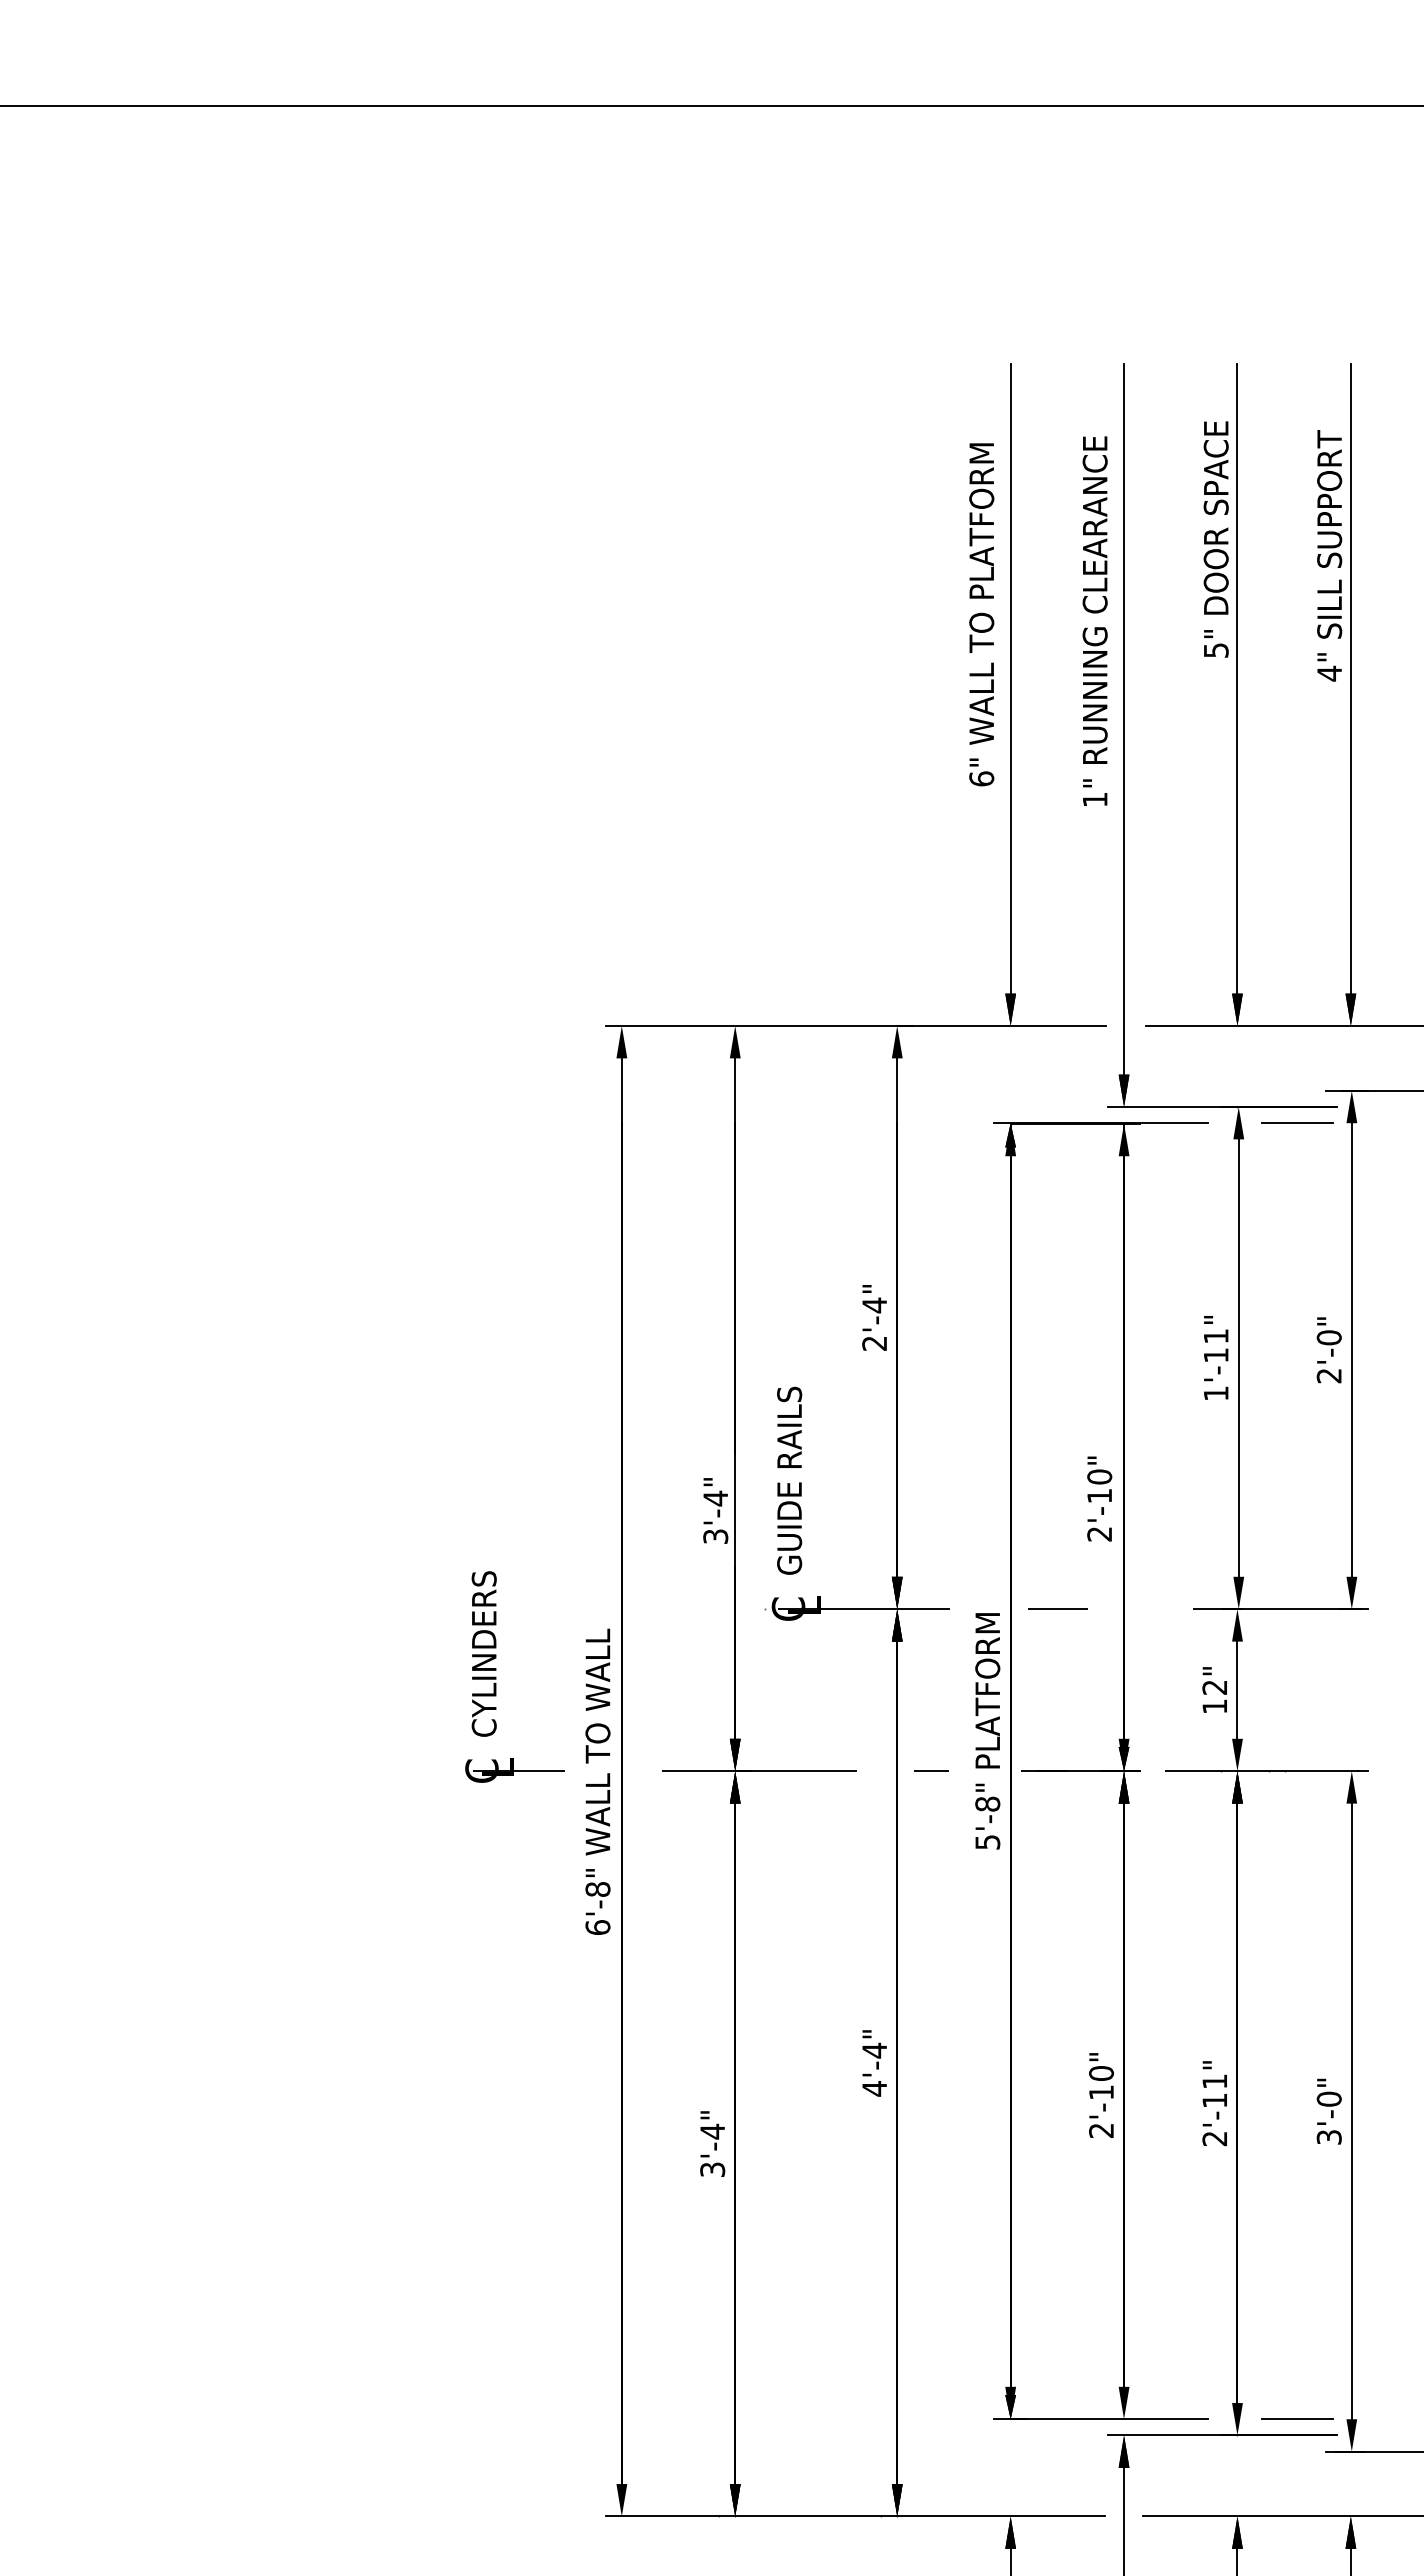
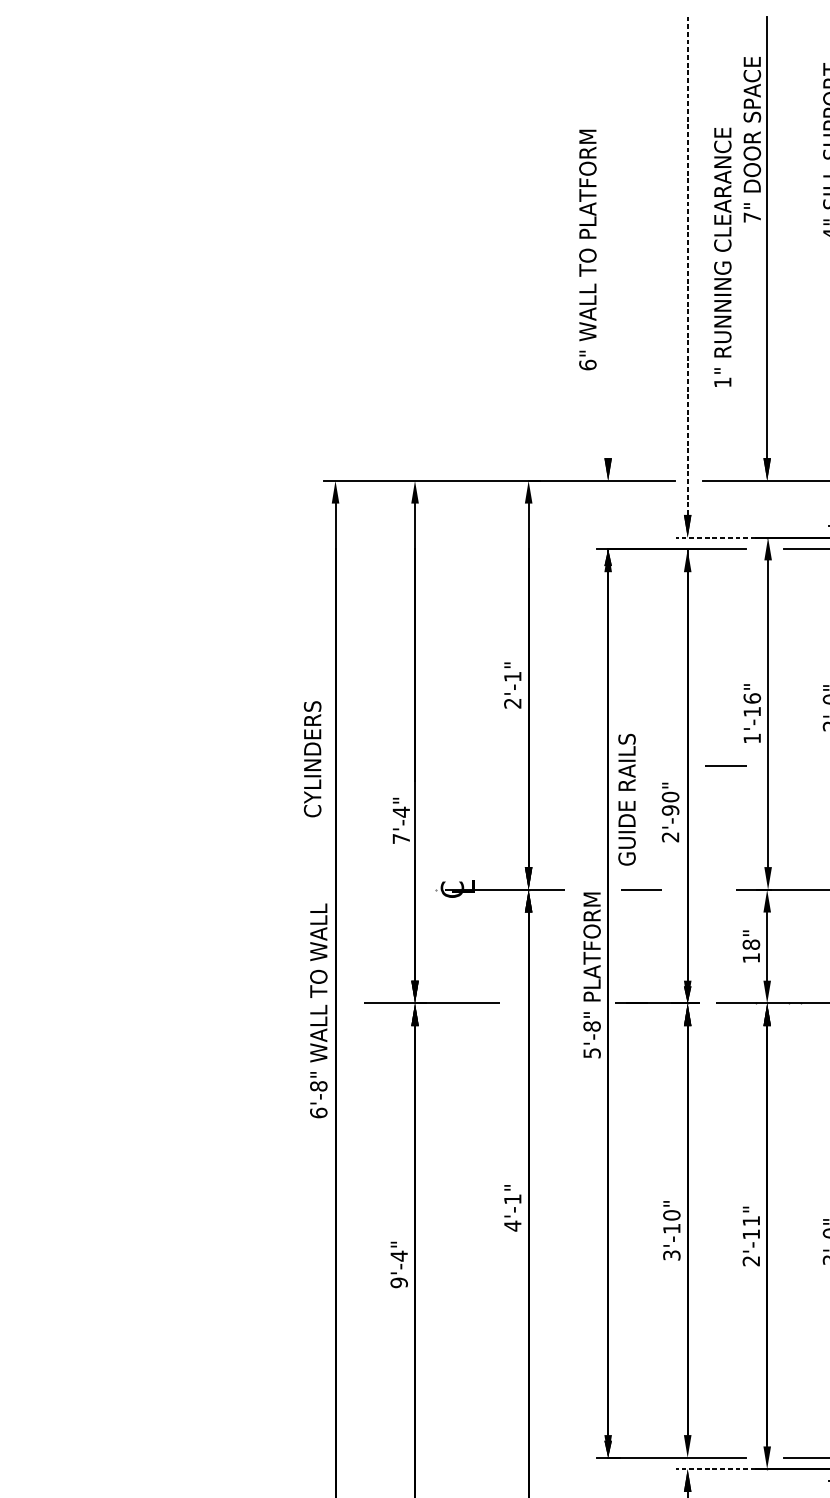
text: (981, 614) -> (587, 249), moved
text: (1094, 620) -> (722, 256), moved
text: (1216, 650) -> (752, 217), 5" -> 7"
line: (1010, 678) -> (608, 237), removed
line: (1124, 718) -> (687, 265), solid -> dashed
line: (1164, 1107) -> (716, 538), solid -> dashed
text: (874, 1305) -> (512, 676), 2'-4" -> 2'-1"
text: (1215, 1335) -> (751, 697), 1'-11" -> 1'-16"
line: (1178, 1431) -> (725, 765), added
text: (789, 1480) -> (626, 799), moved
text: (1099, 1495) -> (670, 810), 2'-10" -> 2'-90"
text: (715, 1536) -> (401, 838), 3'-4" -> 7'-4"
text: (483, 1653) -> (312, 758), moved
text: (1214, 1687) -> (751, 944), 12" -> 18"
part: (514, 1770) -> (260, 1002), removed
line: (931, 1770) -> (552, 1002), removed
text: (874, 2050) -> (512, 1199), 4'-4" -> 4'-1"
text: (1101, 2130) -> (671, 1255), 2'-10" -> 3'-10"
text: (712, 2169) -> (399, 1282), 3'-4" -> 9'-4"
line: (1164, 2435) -> (716, 1469), solid -> dashed

